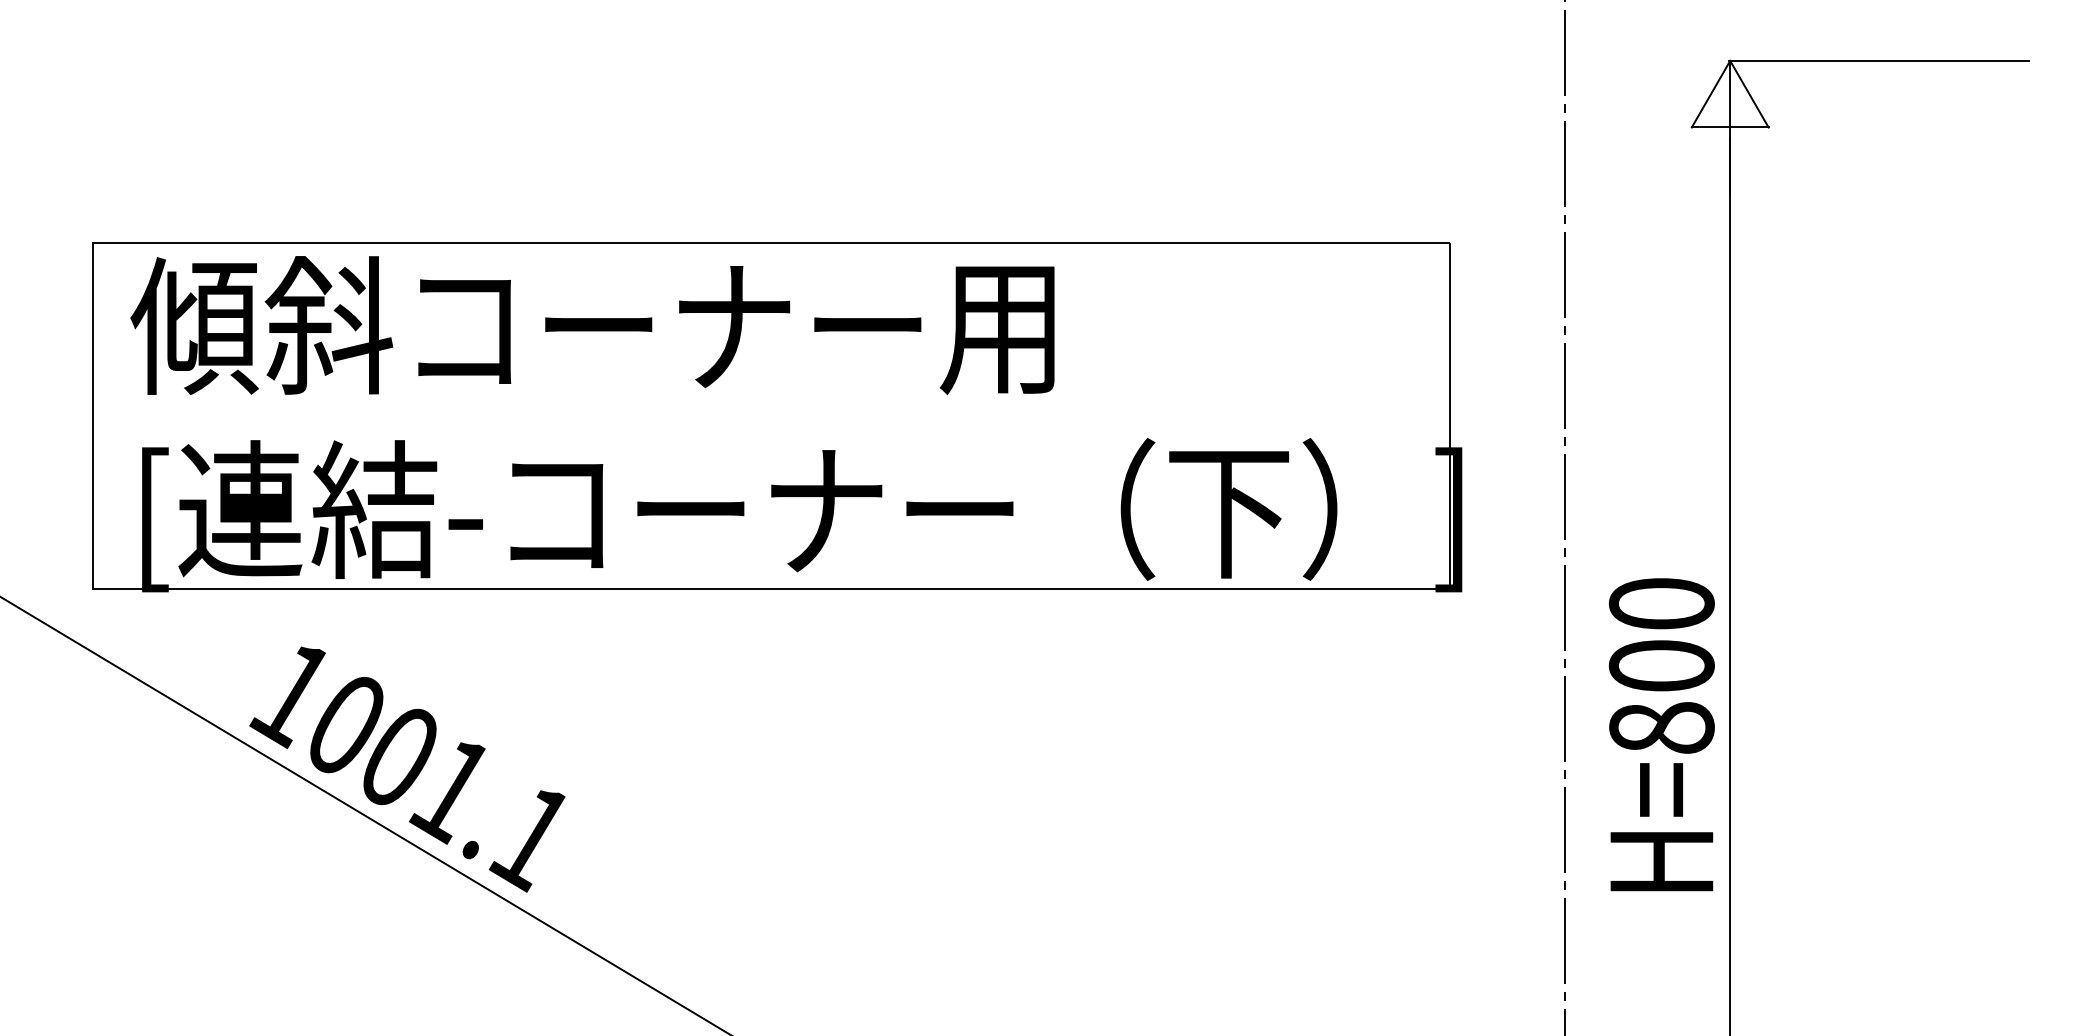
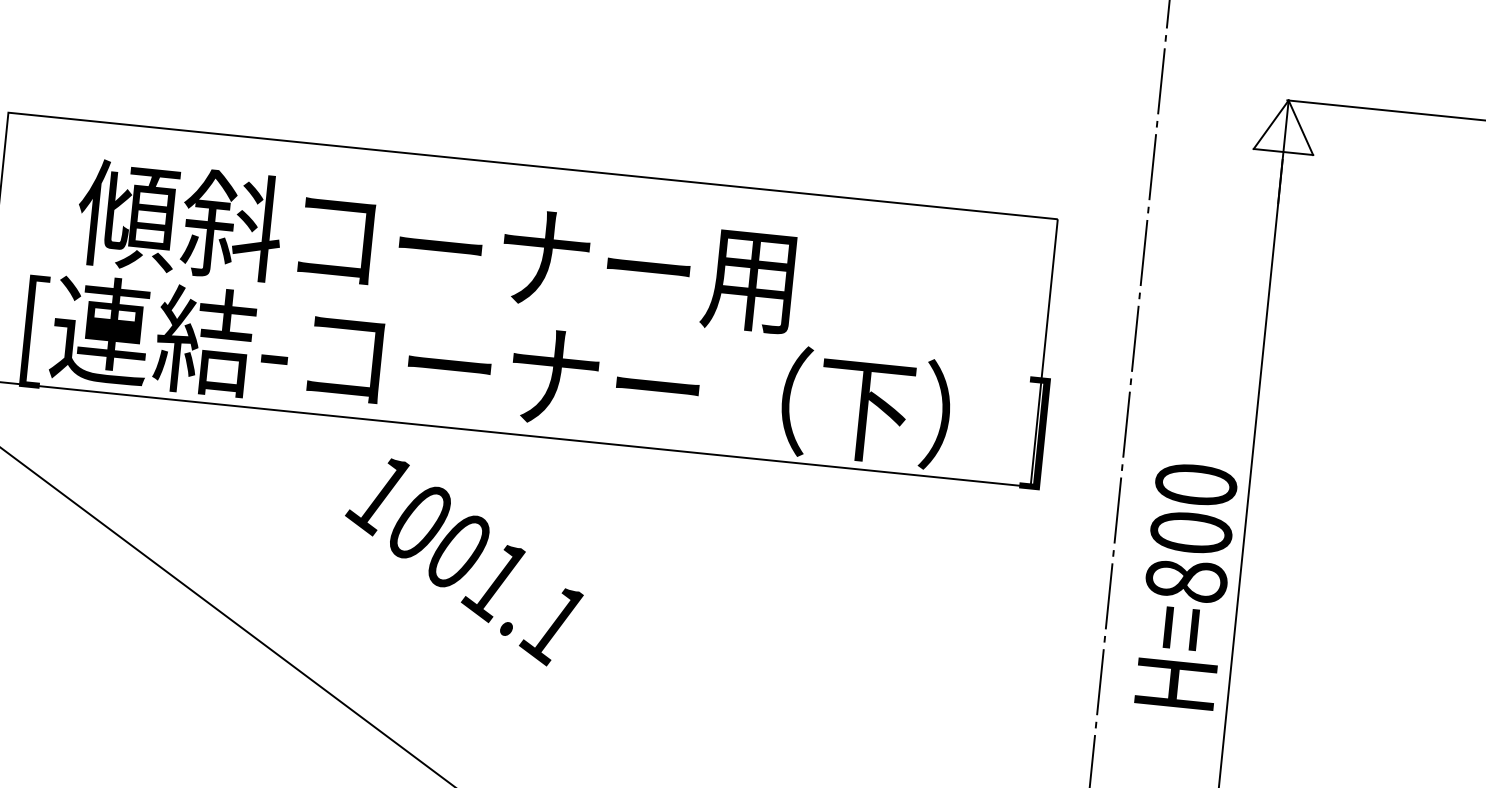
text: (592, 325) -> (435, 246), moved
text: (1661, 734) -> (1185, 585), moved
text: (407, 769) -> (463, 561), moved

